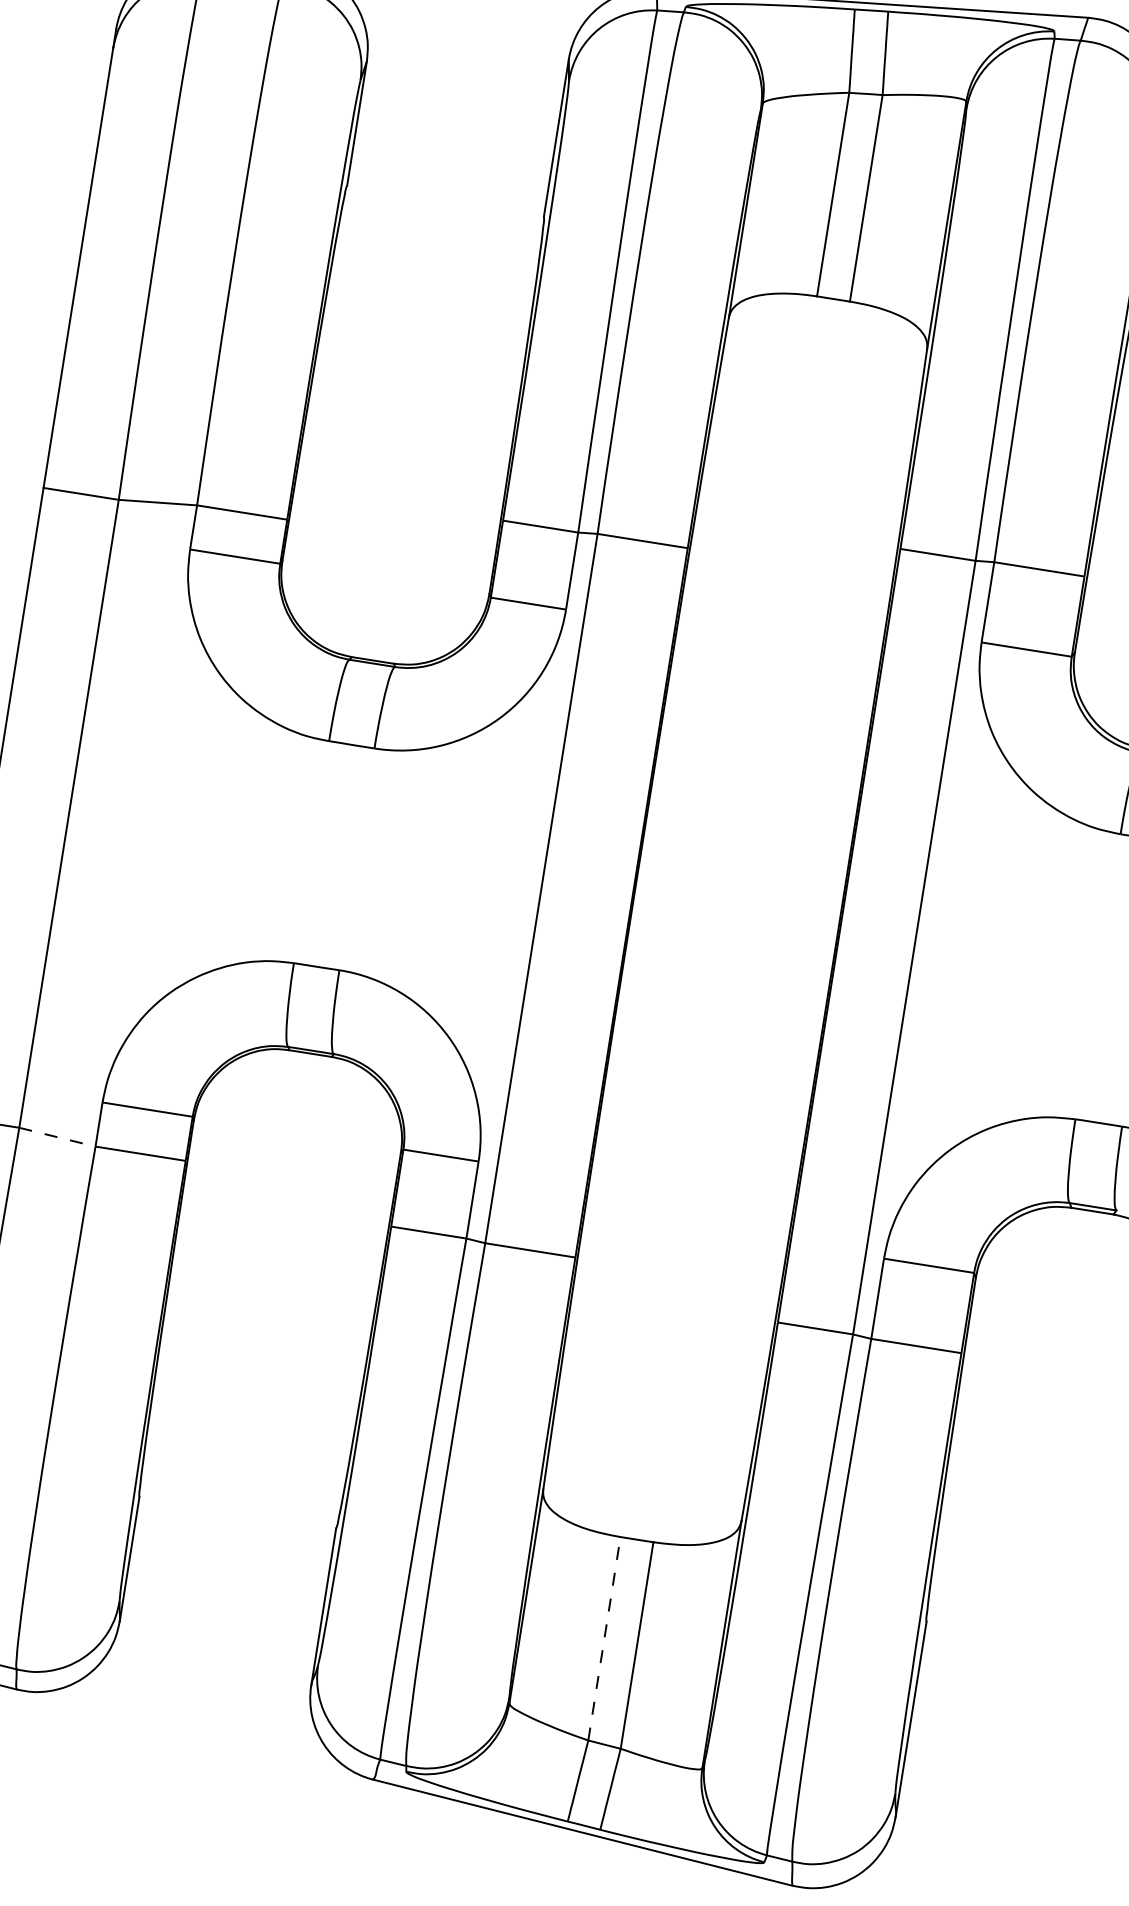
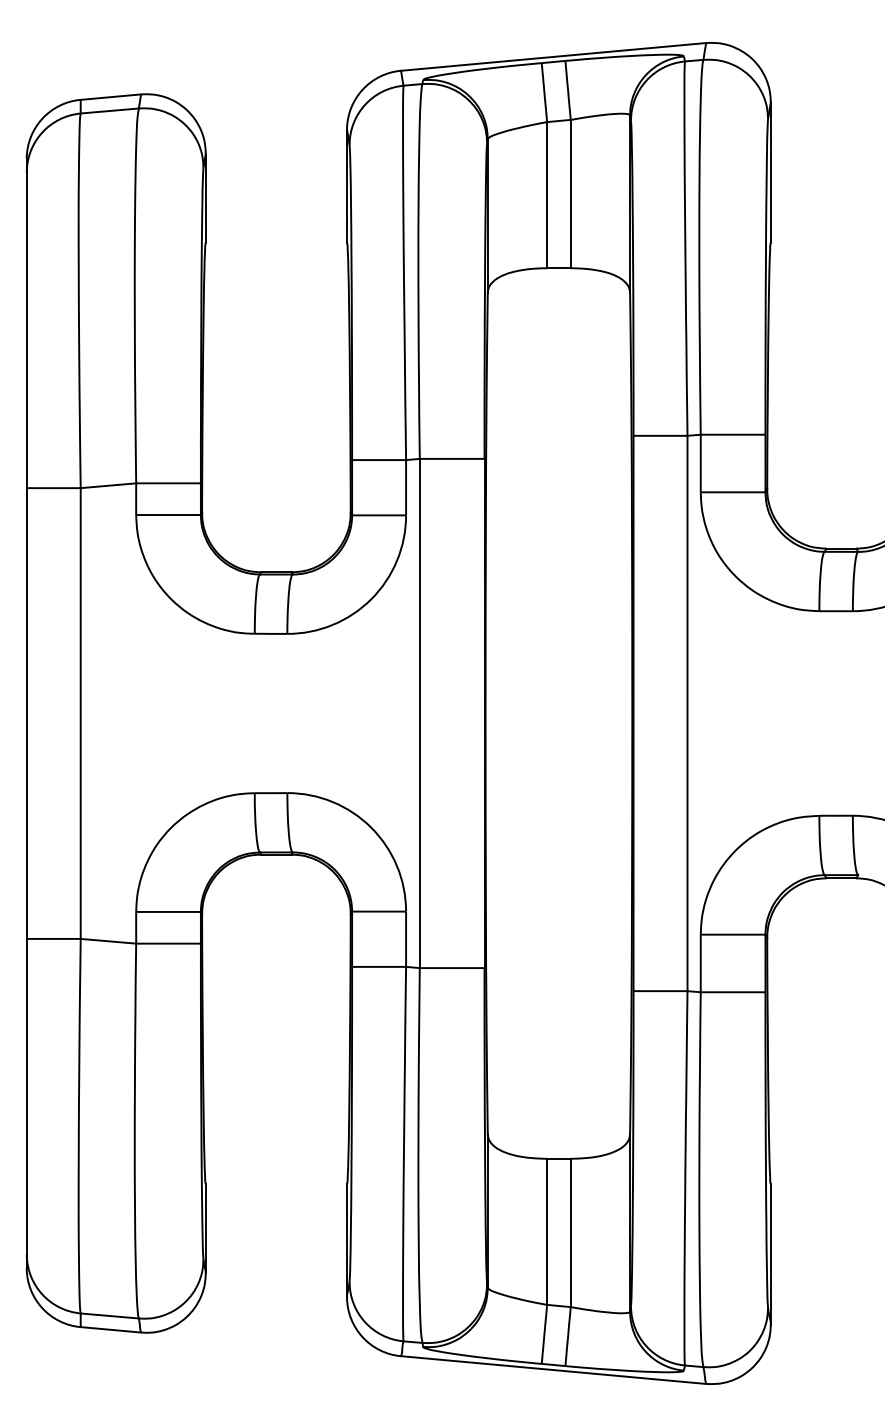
line: (57, 1137) -> (108, 941), dashed -> solid
line: (605, 1638) -> (547, 1231), dashed -> solid

